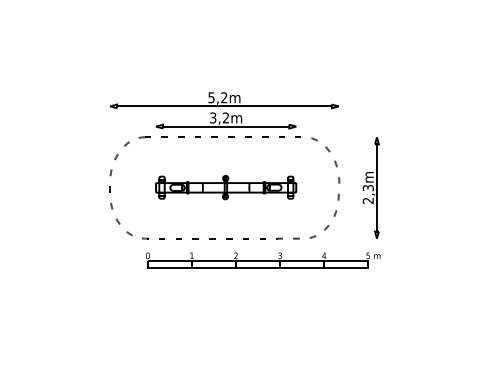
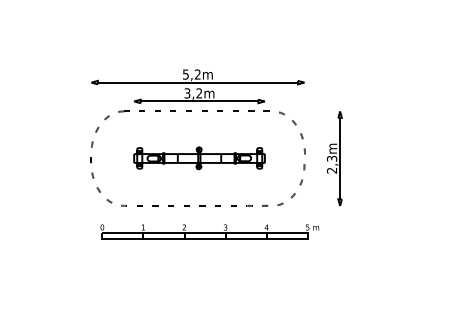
part: (263, 260) -> (210, 231), moved

